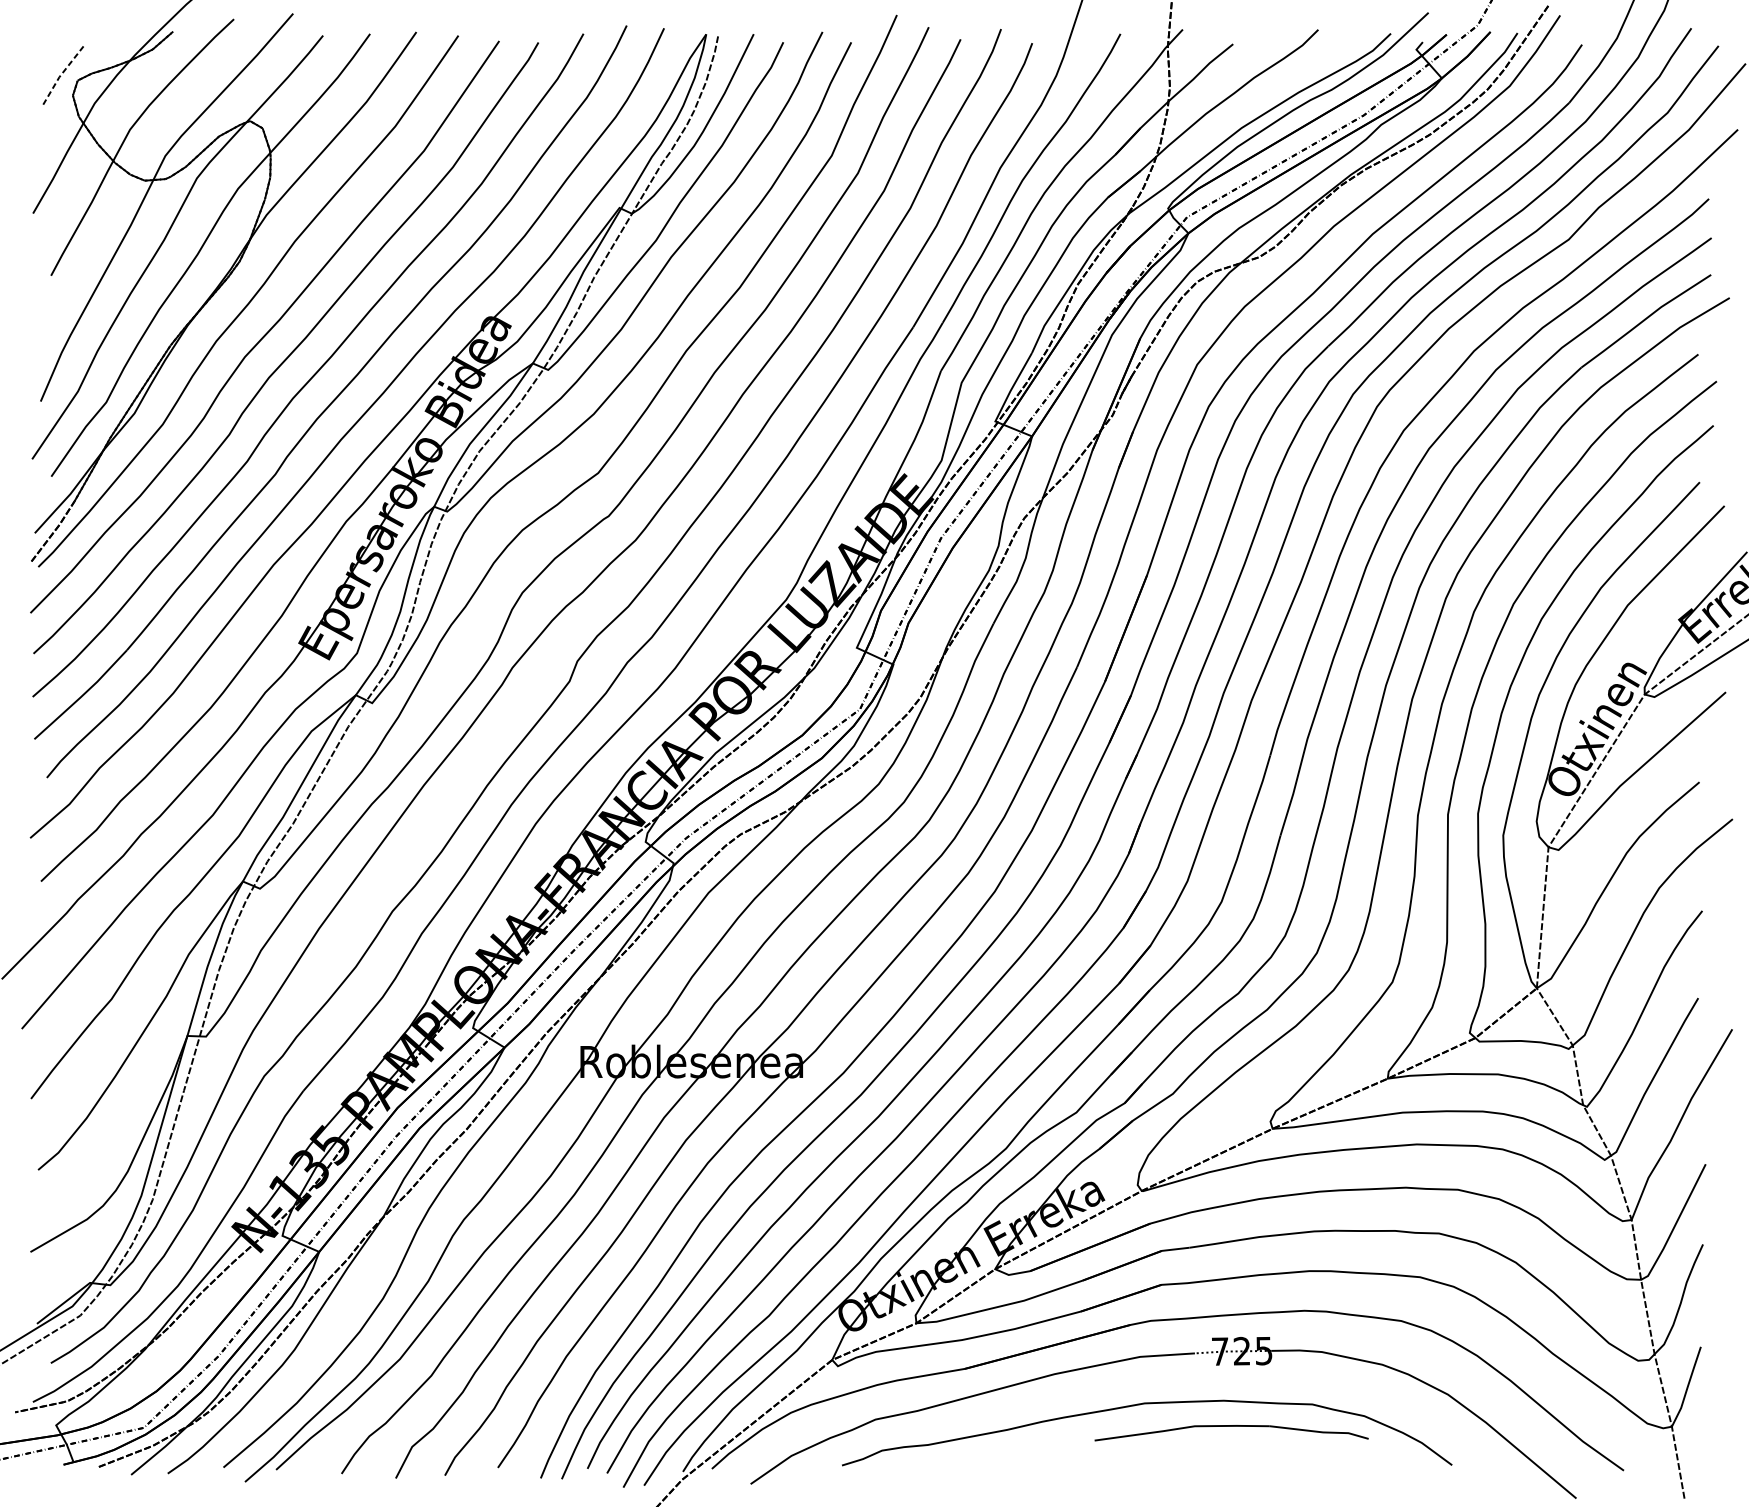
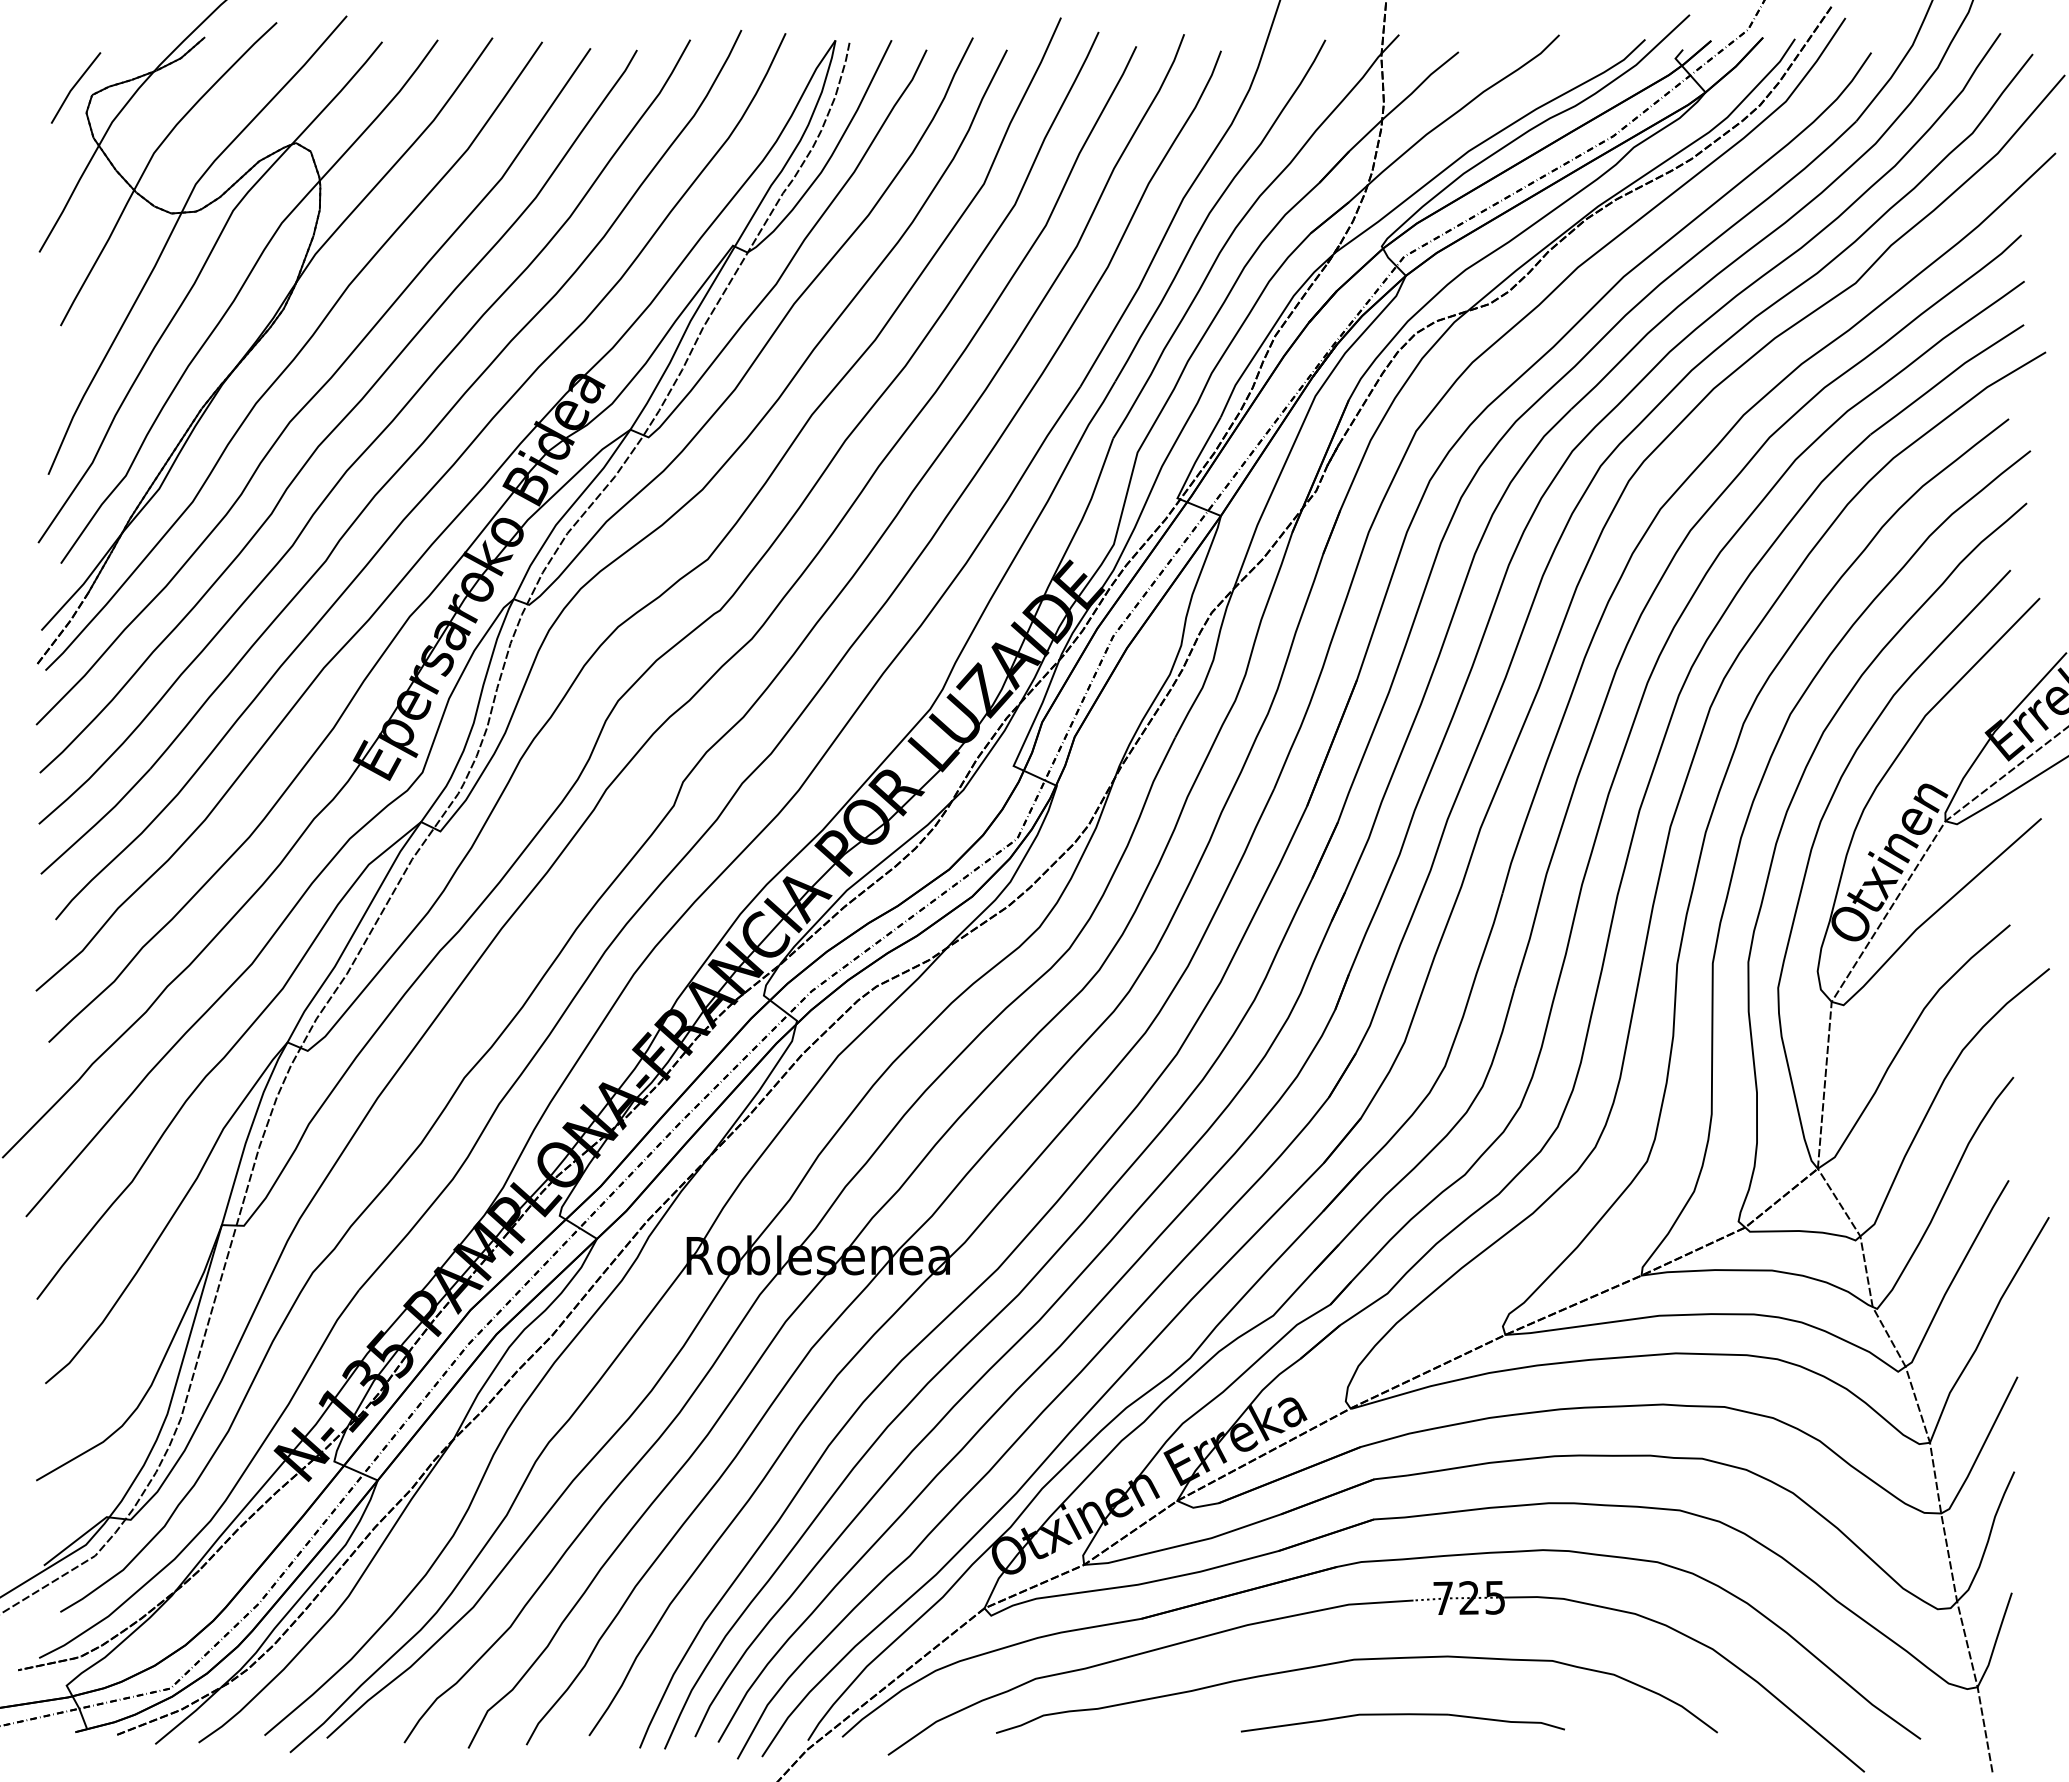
line: (62, 73) -> (74, 86), dashed -> solid
part: (1231, 1426) -> (1402, 1715), moved

